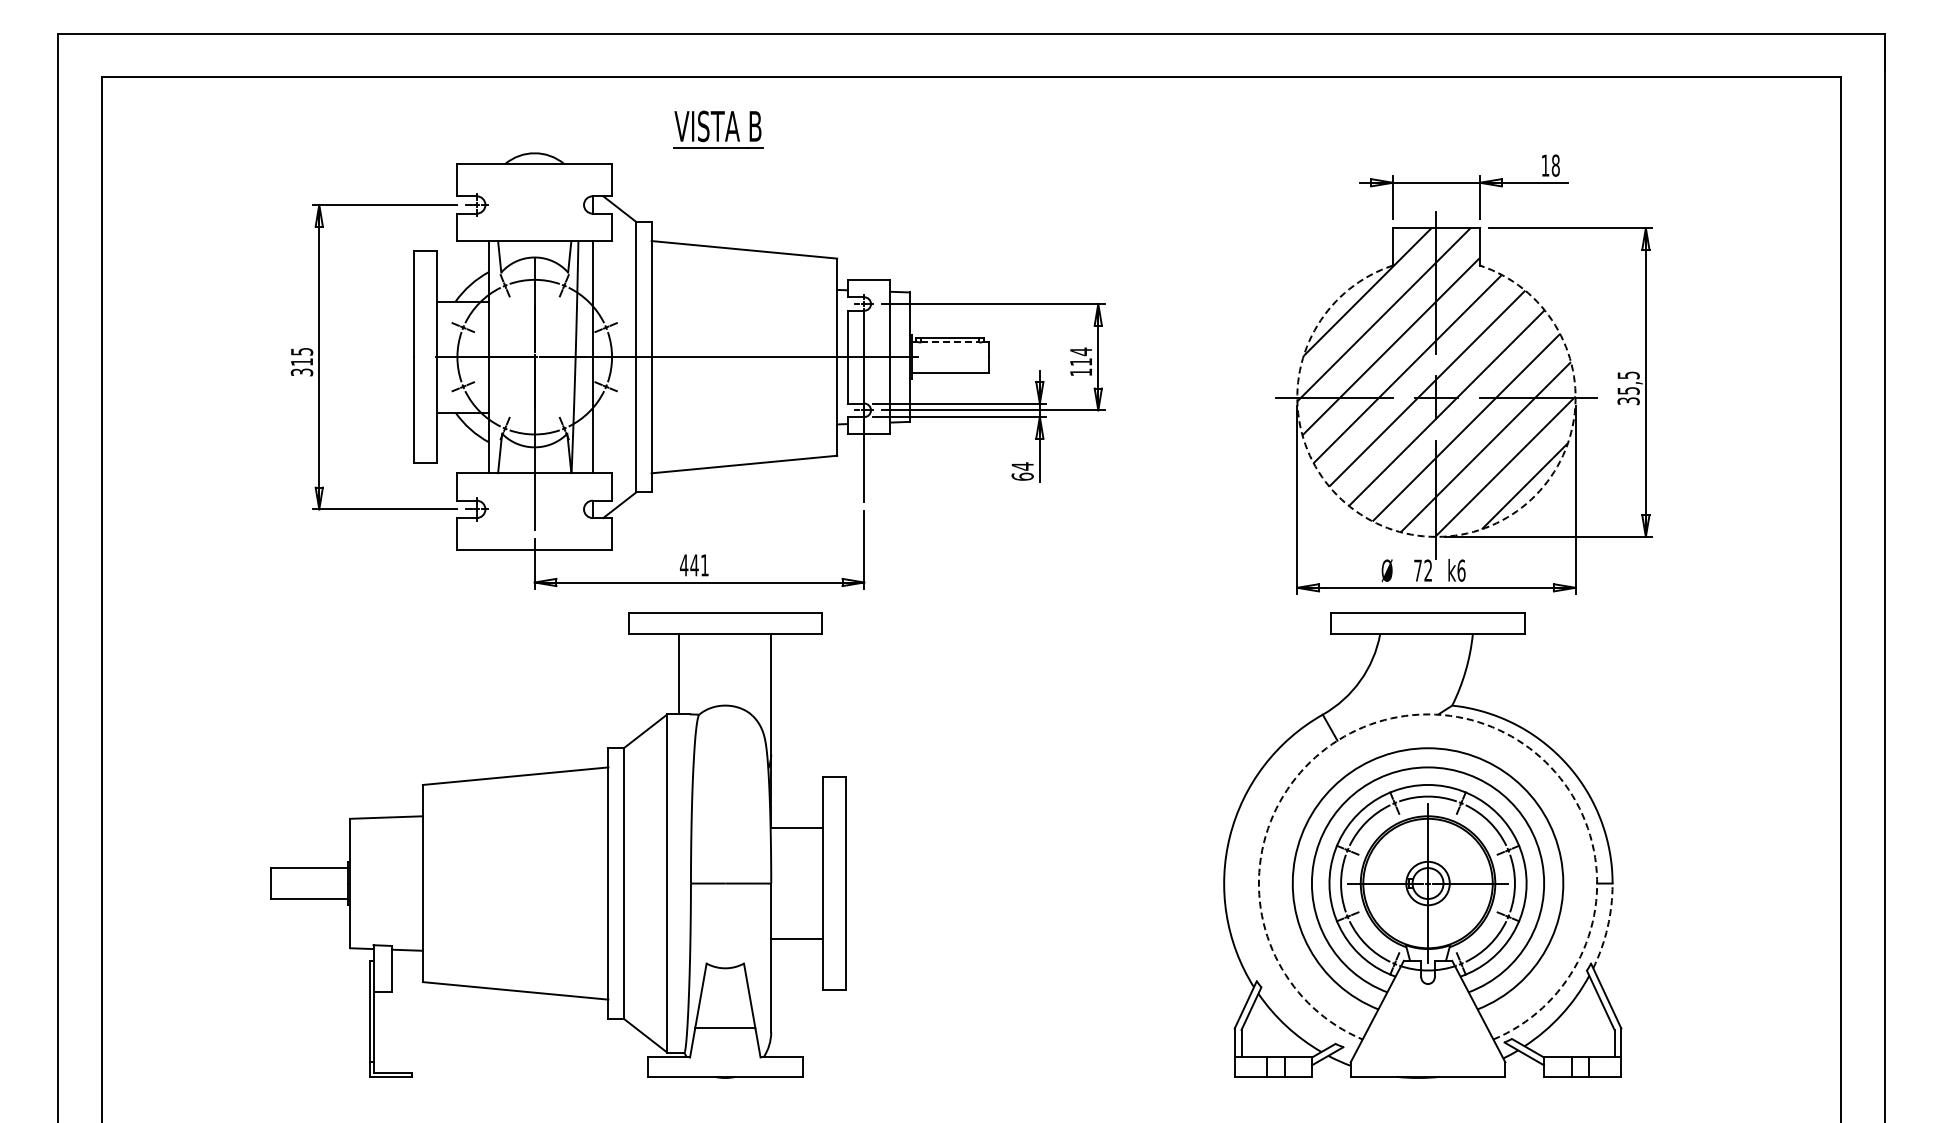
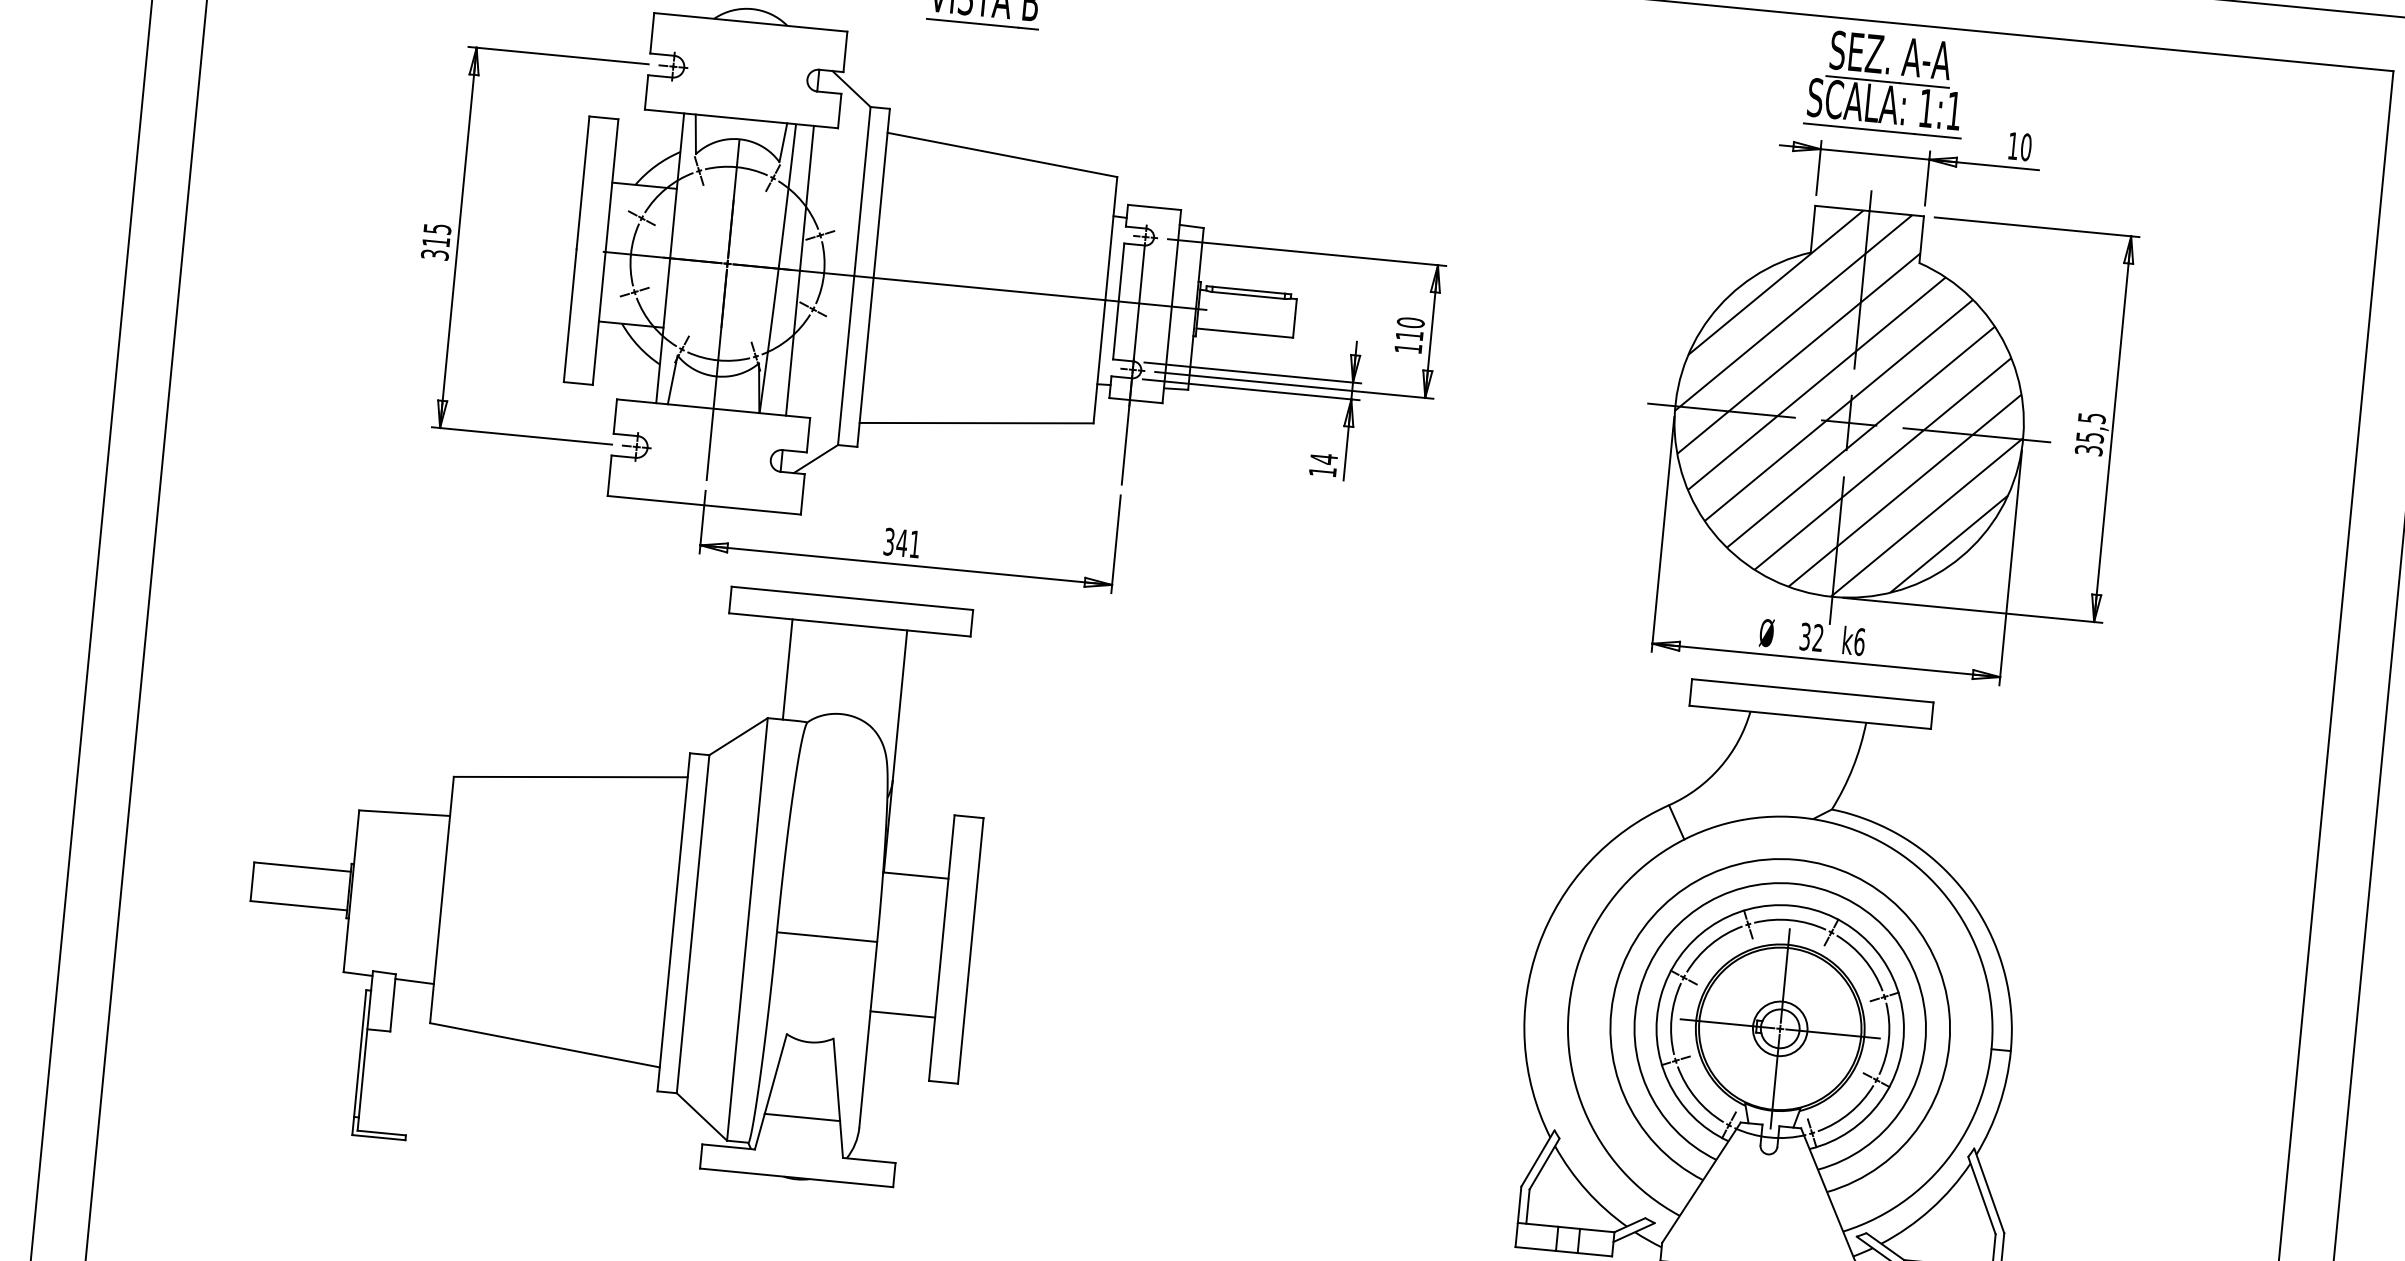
part: (1440, 125) -> (1887, 83), added
text: (1555, 165) -> (2025, 147), 18 -> 10
line: (950, 342) -> (1248, 295), dashed -> solid
text: (1081, 351) -> (1411, 322), 114 -> 110
text: (1022, 476) -> (1322, 471), 64 -> 14
arc: (1436, 536) -> (1832, 596), dashed -> solid
text: (683, 565) -> (888, 541), 441 -> 341
text: (1417, 570) -> (1804, 636), 72 -> 32
arc: (1428, 714) -> (1801, 817), dashed -> solid
part: (558, 845) -> (616, 868), moved
arc: (1607, 927) -> (1999, 1105), dashed -> solid

